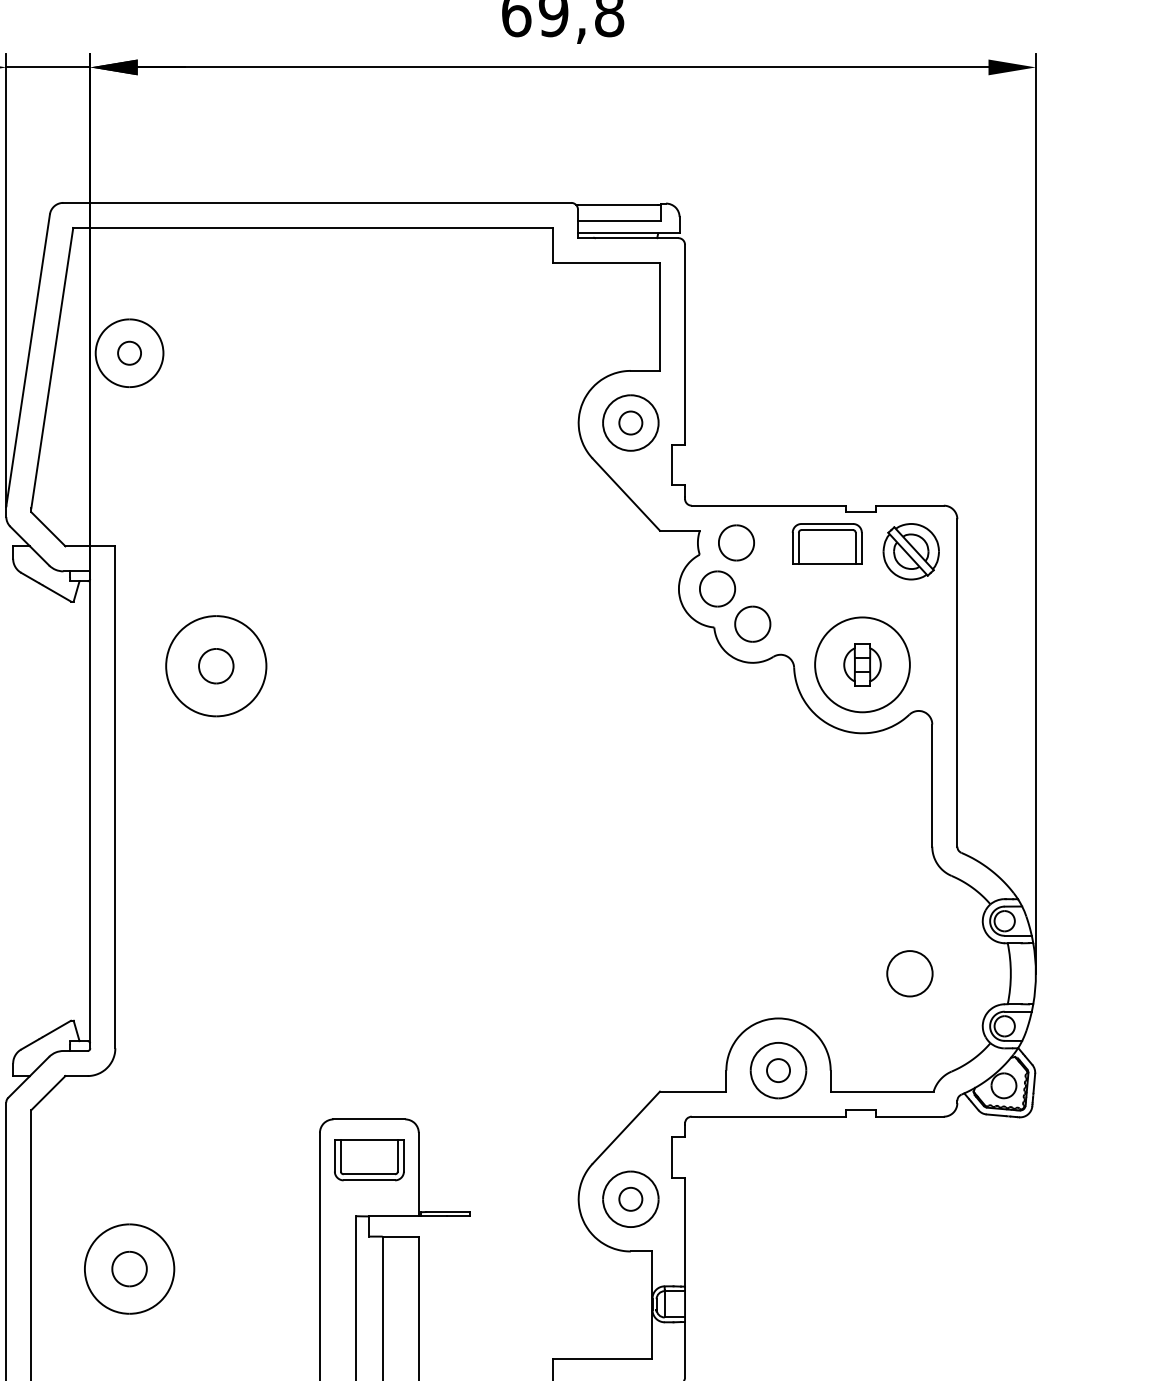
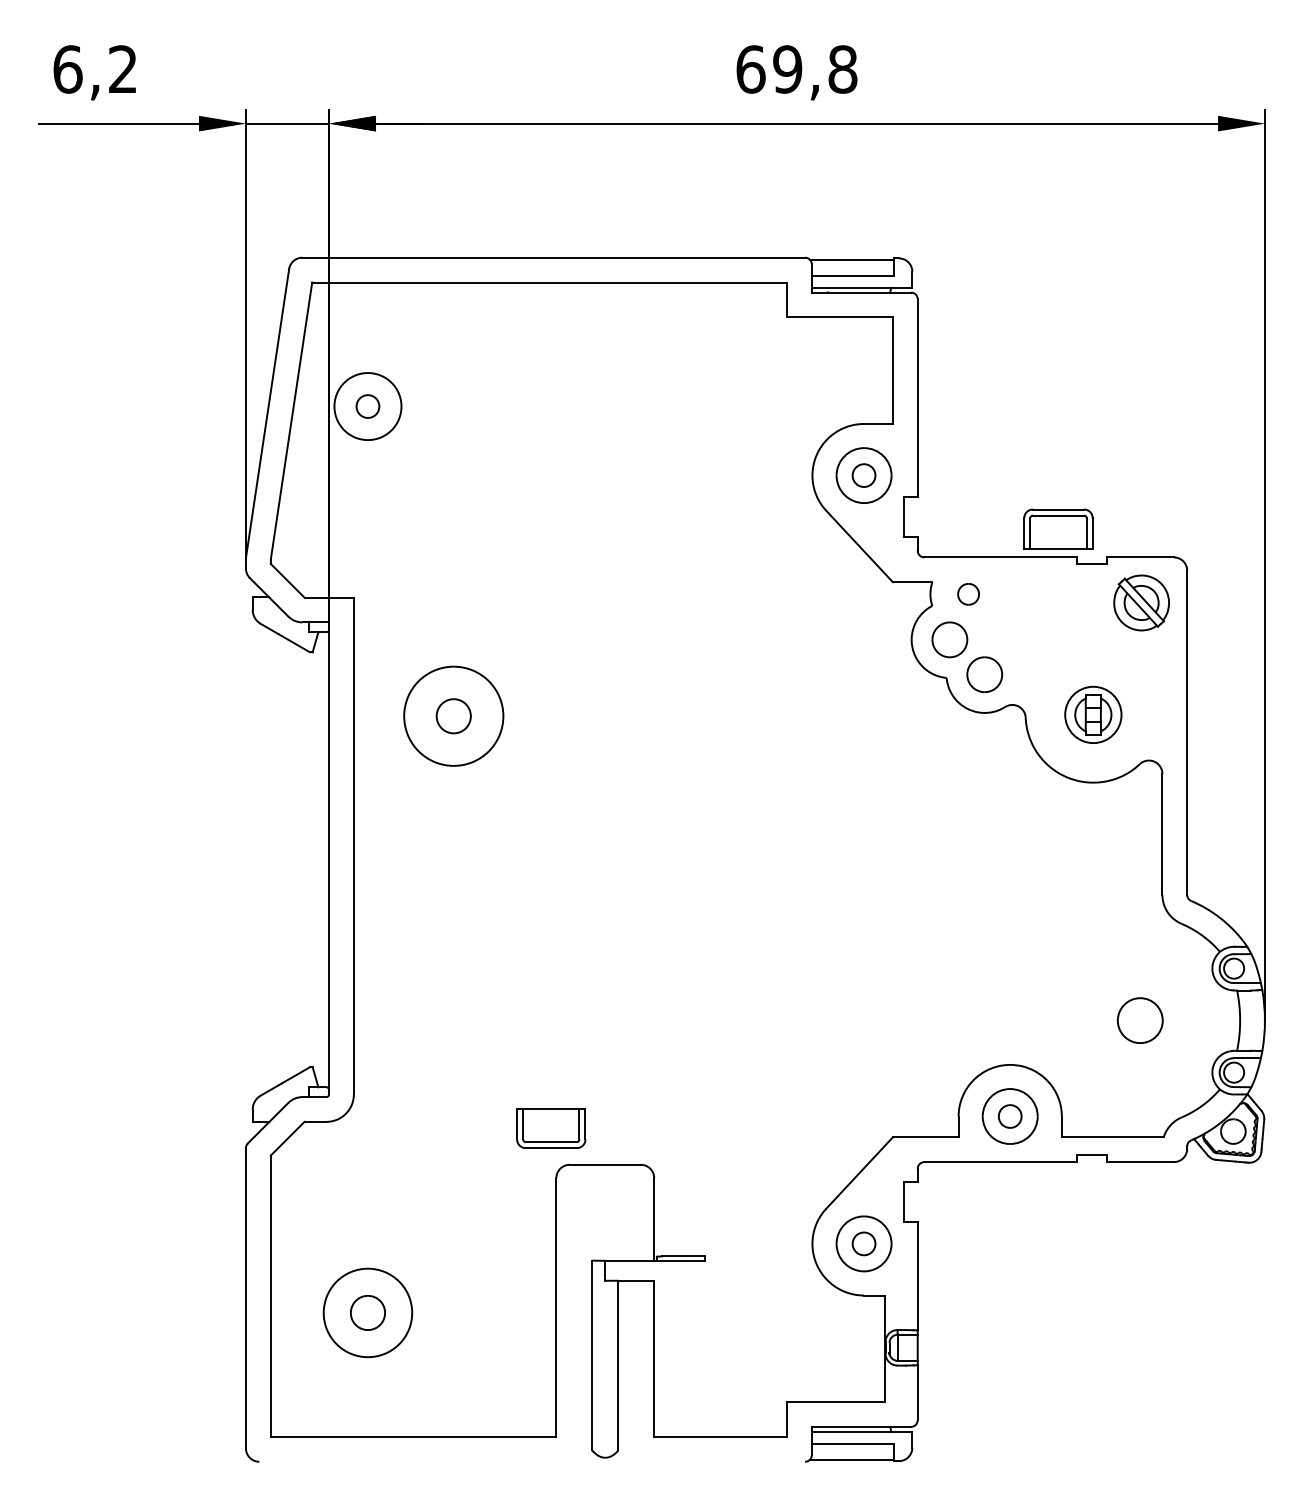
part: (736, 543) -> (968, 594), size x0.6
part: (827, 543) -> (1058, 528), moved
circle: (862, 664) -> (1093, 714), size x0.6
part: (369, 1160) -> (551, 1128), moved

